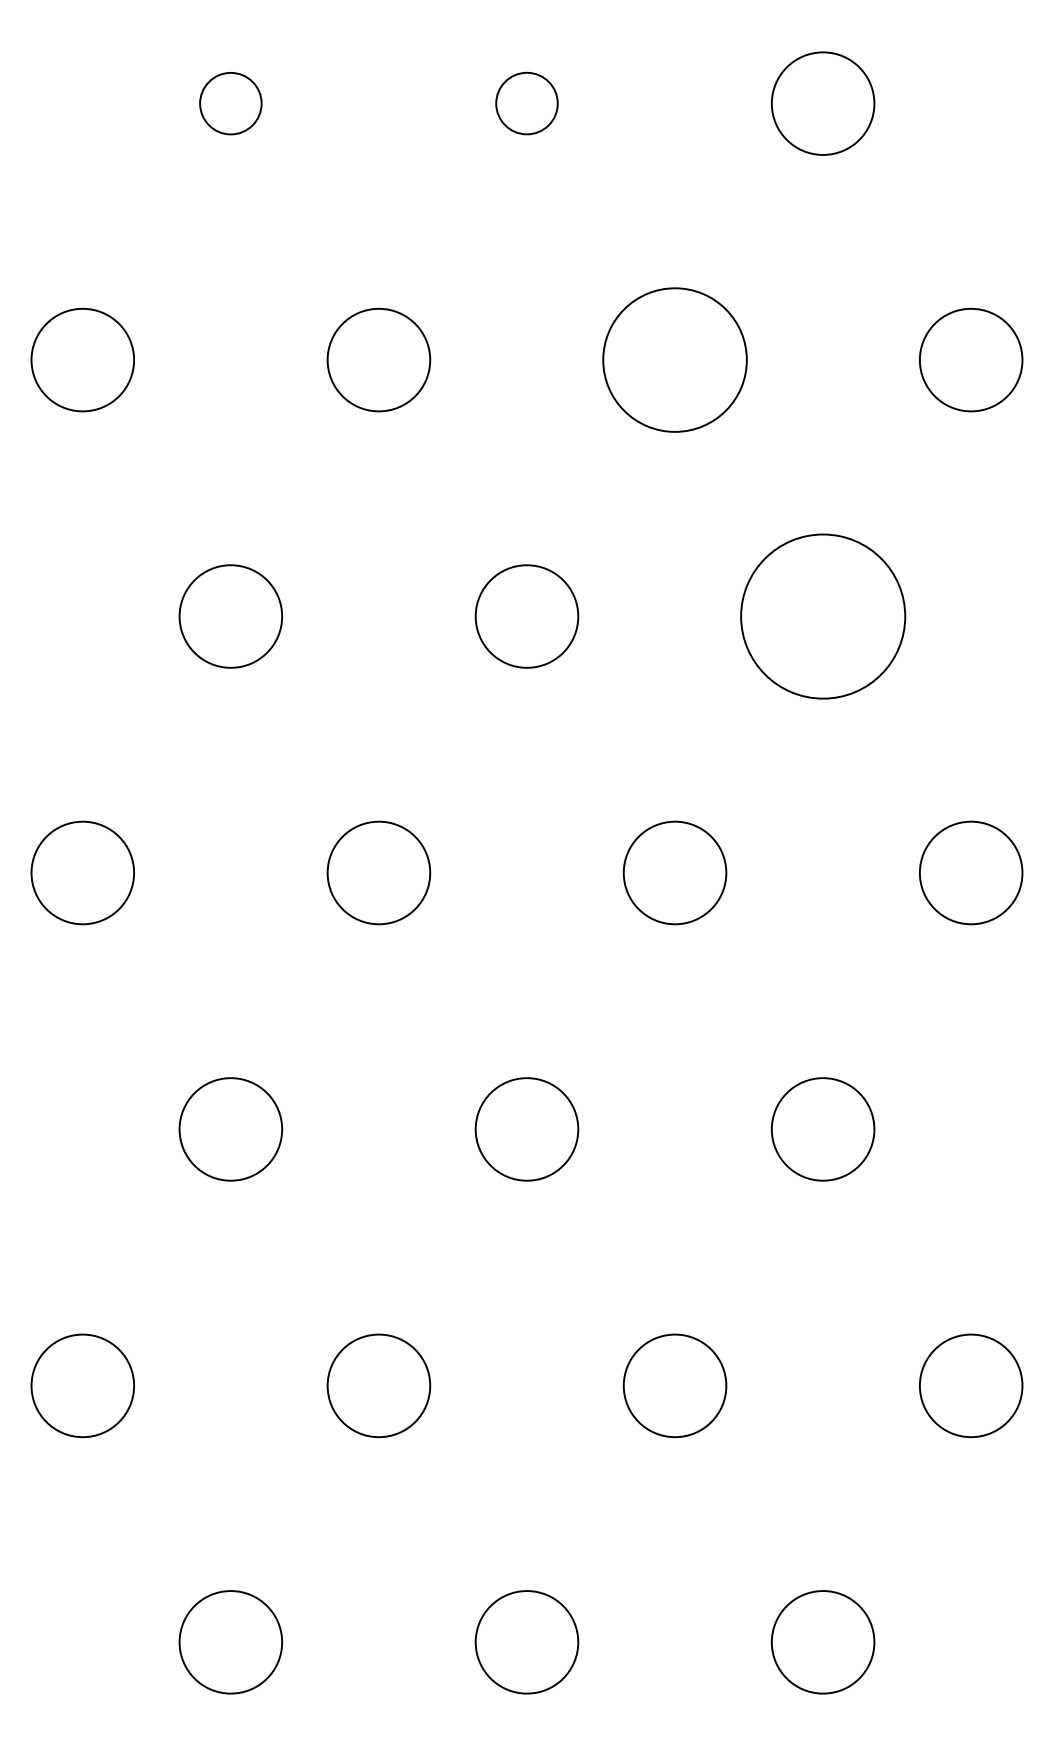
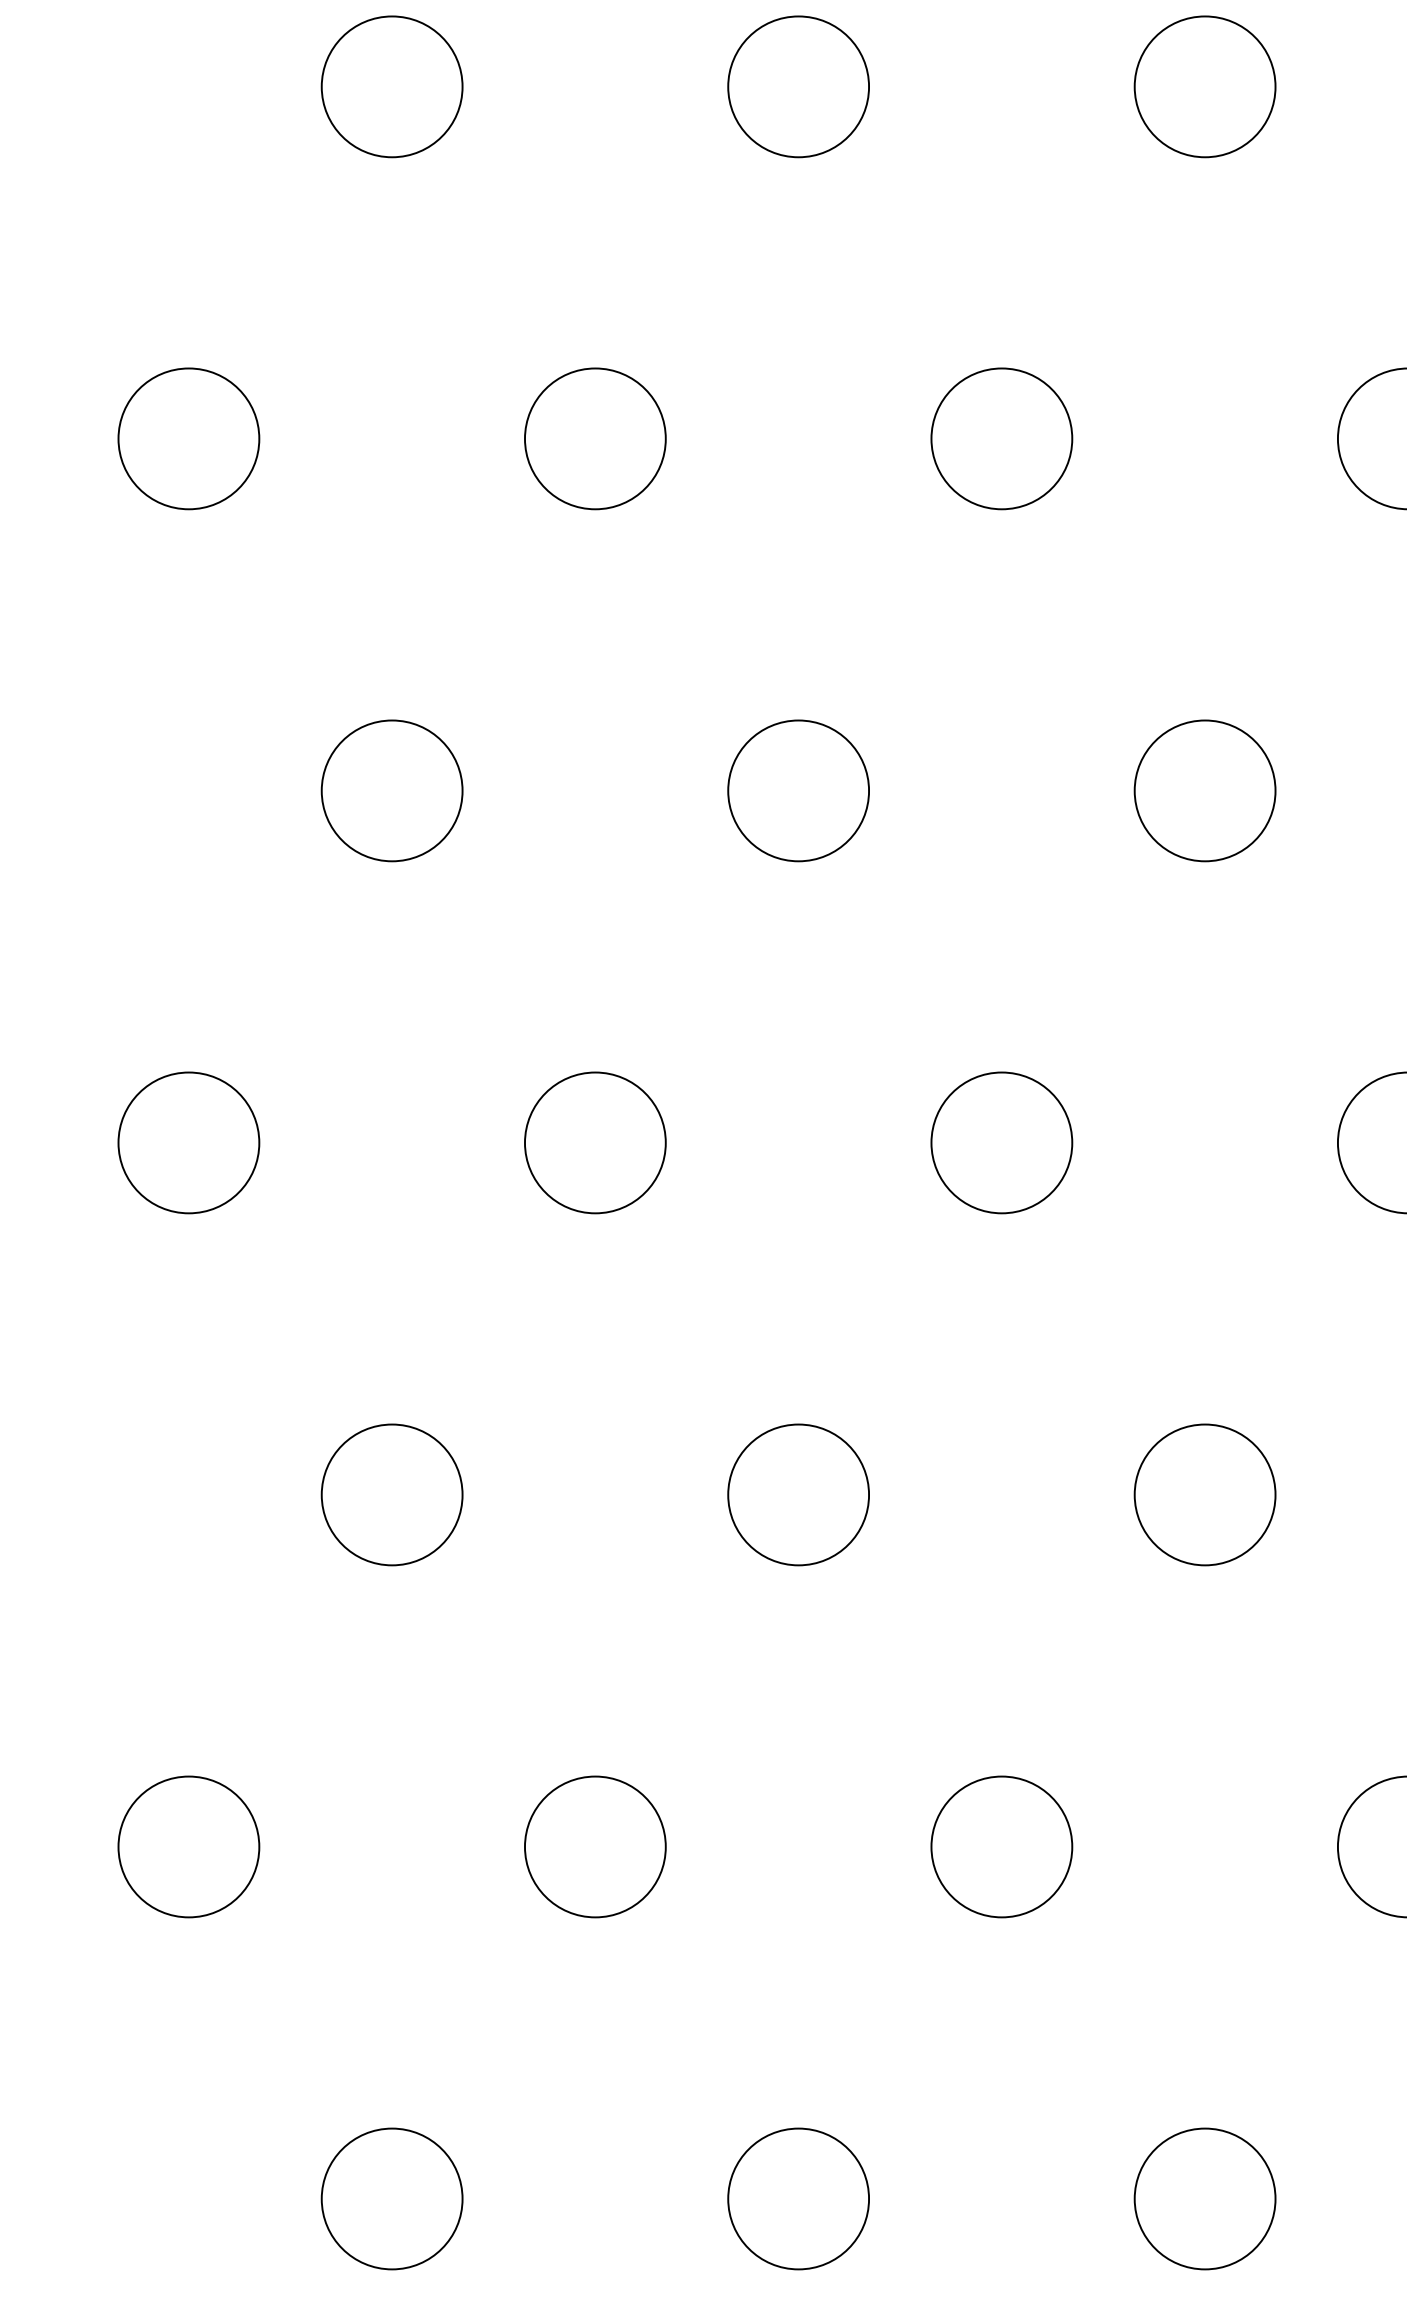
circle: (230, 103) -> (391, 86), size x1.67
circle: (526, 103) -> (797, 86), size x1.67
circle: (674, 359) -> (1001, 438), size x0.71
circle: (822, 616) -> (1204, 790), size x0.62

